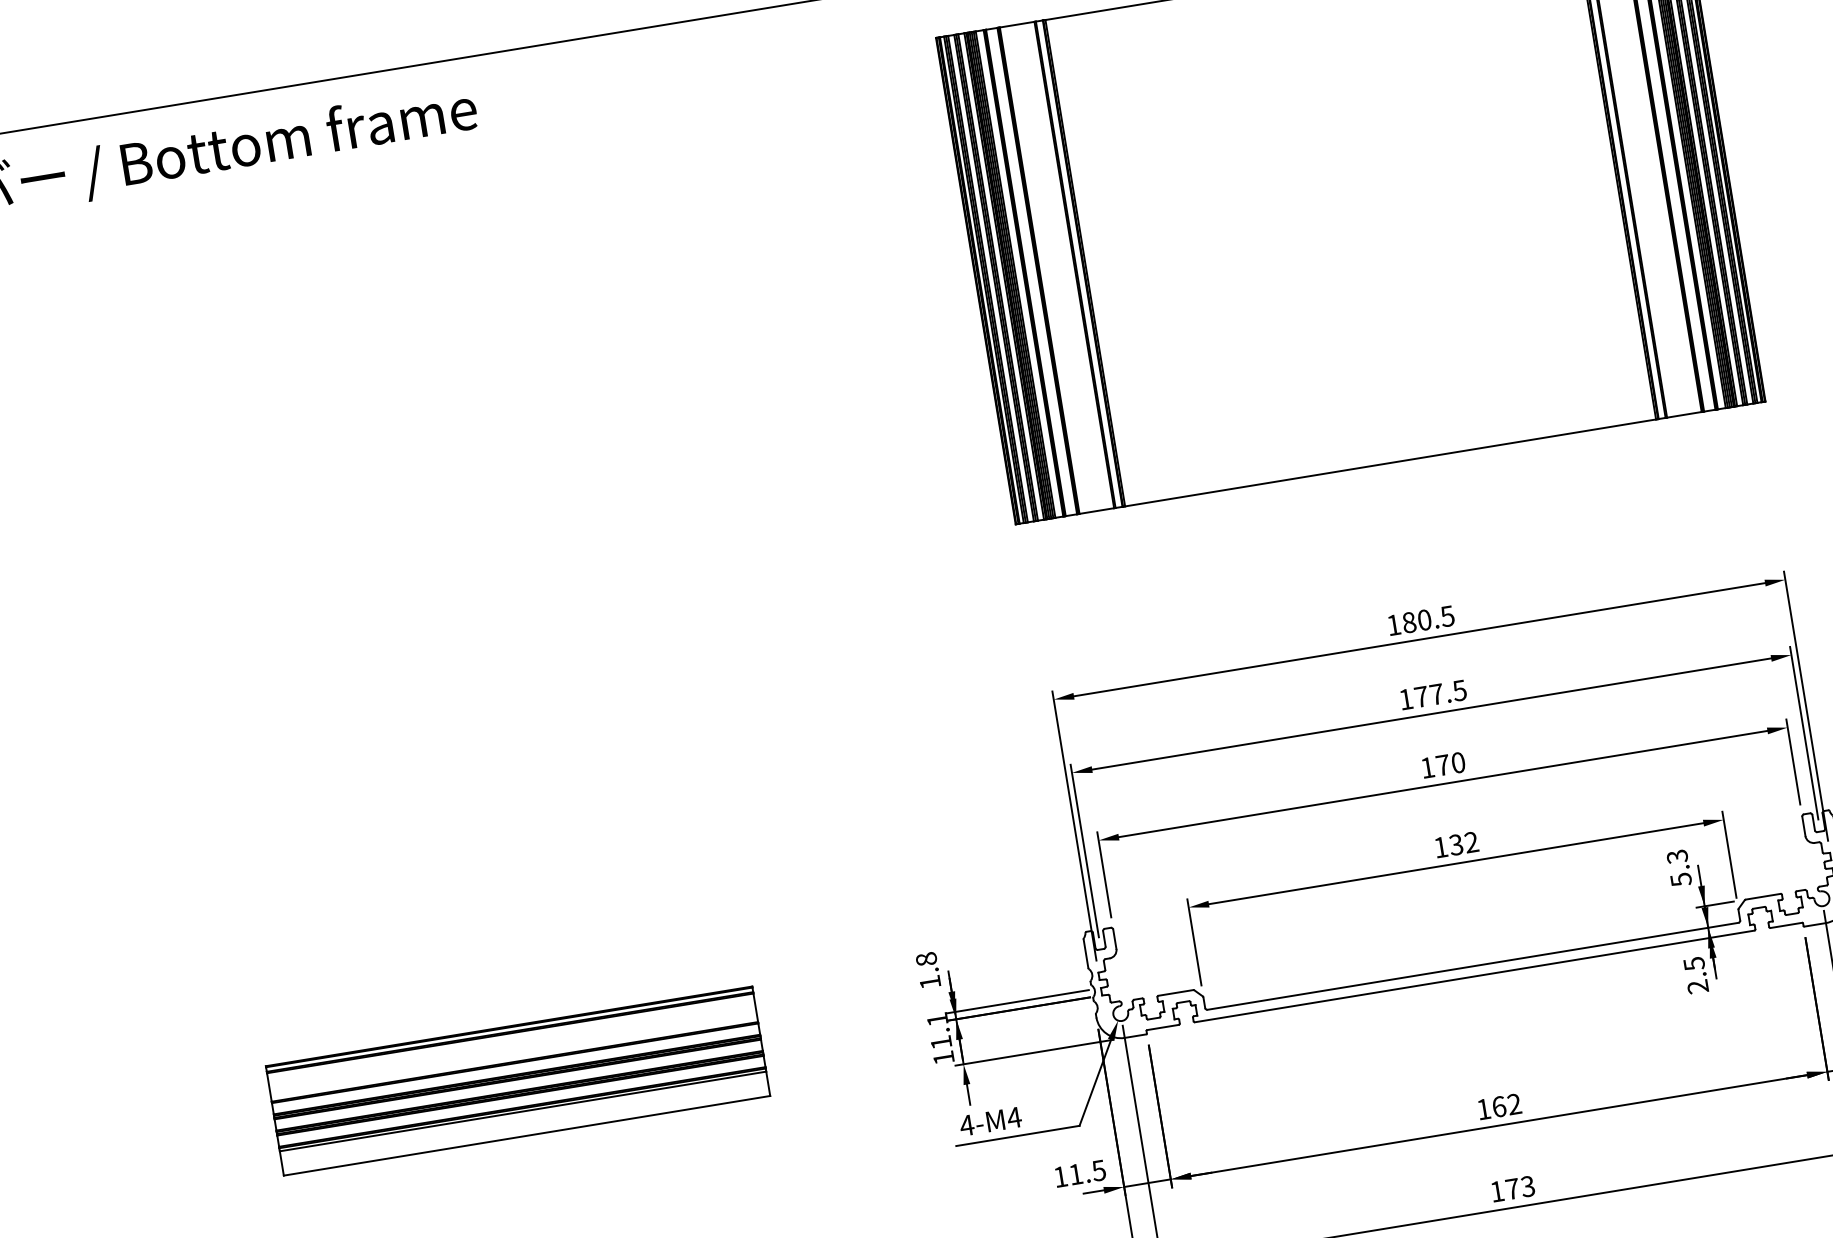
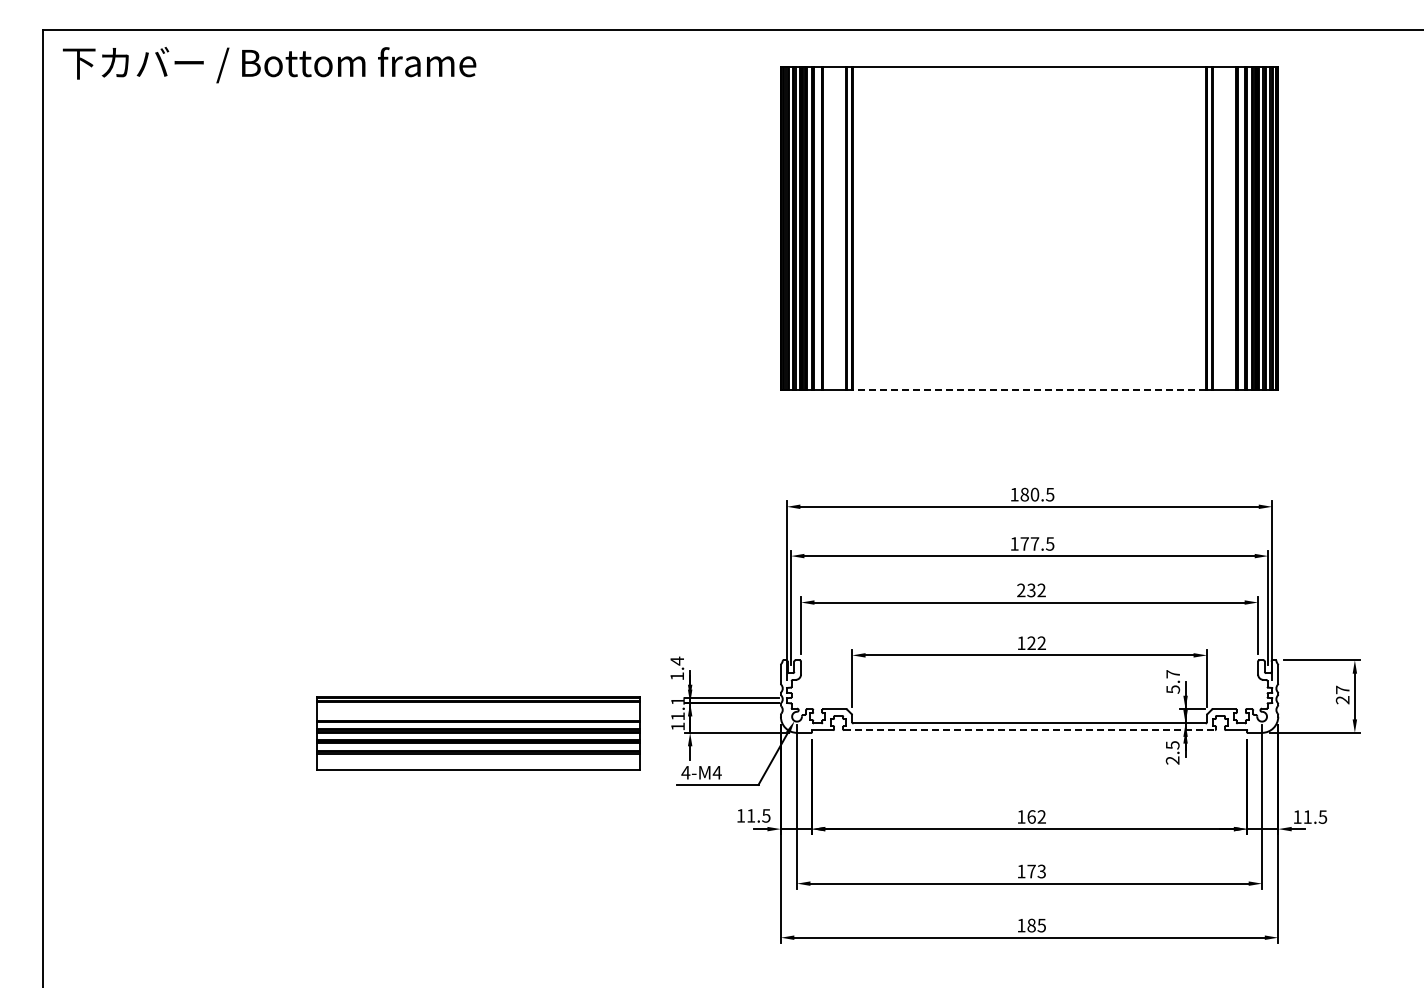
line: (1390, 462) -> (1029, 389), solid -> dashed
text: (1443, 765) -> (1031, 590), 170 -> 232
text: (1456, 845) -> (1031, 643), 132 -> 122
text: (1677, 856) -> (1173, 674), 5.3 -> 5.7
text: (926, 958) -> (677, 660), 1.8 -> 1.4
line: (1474, 976) -> (1029, 730), solid -> dashed
part: (517, 1080) -> (478, 733), moved

